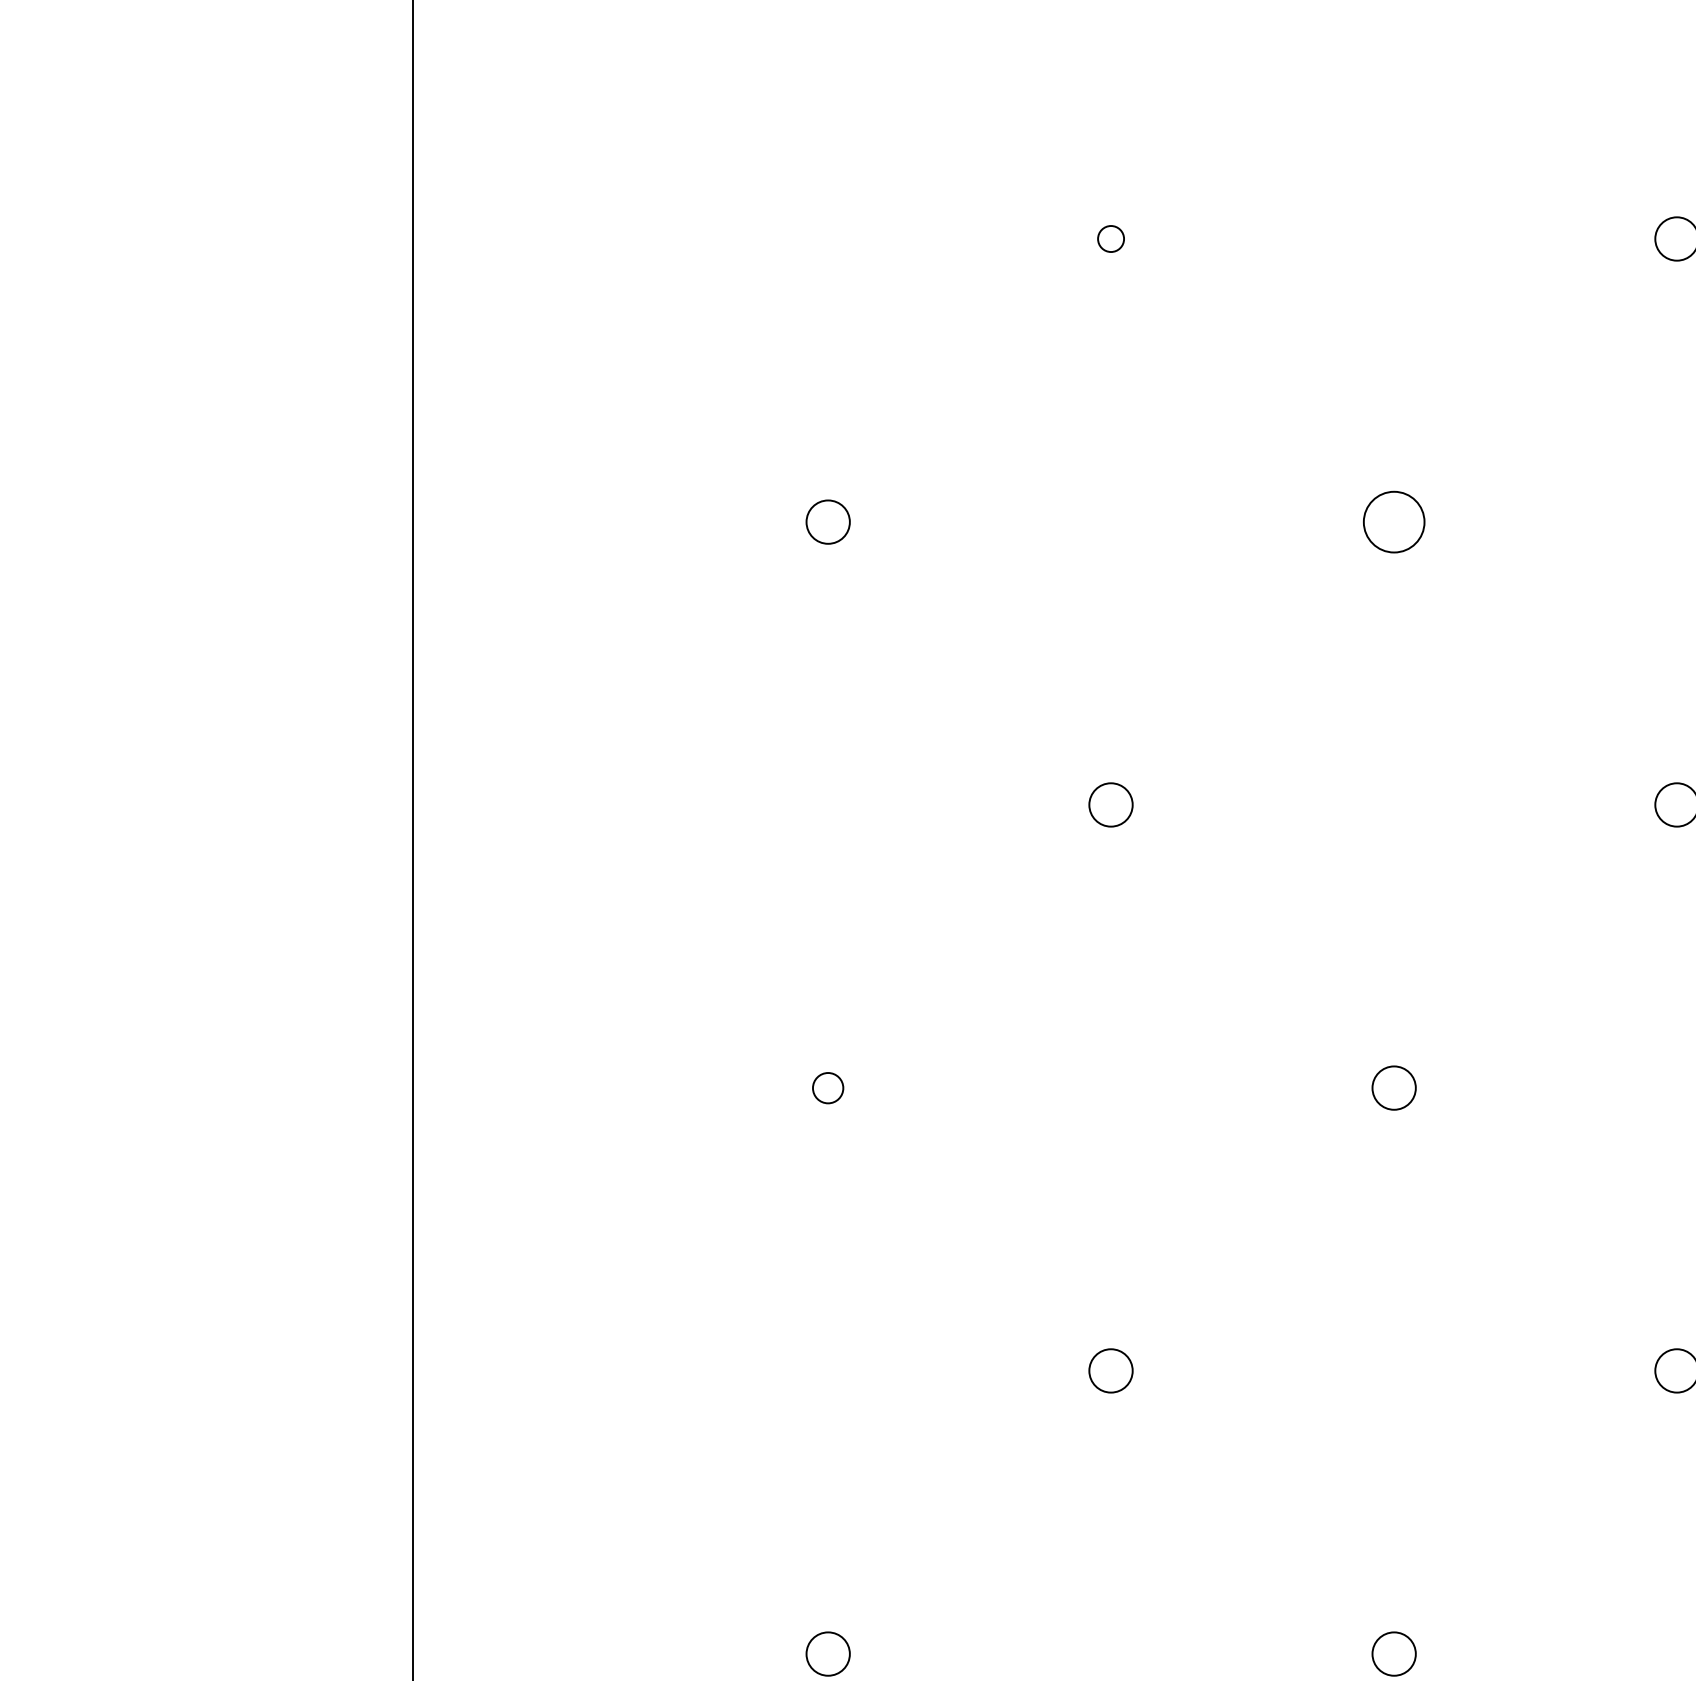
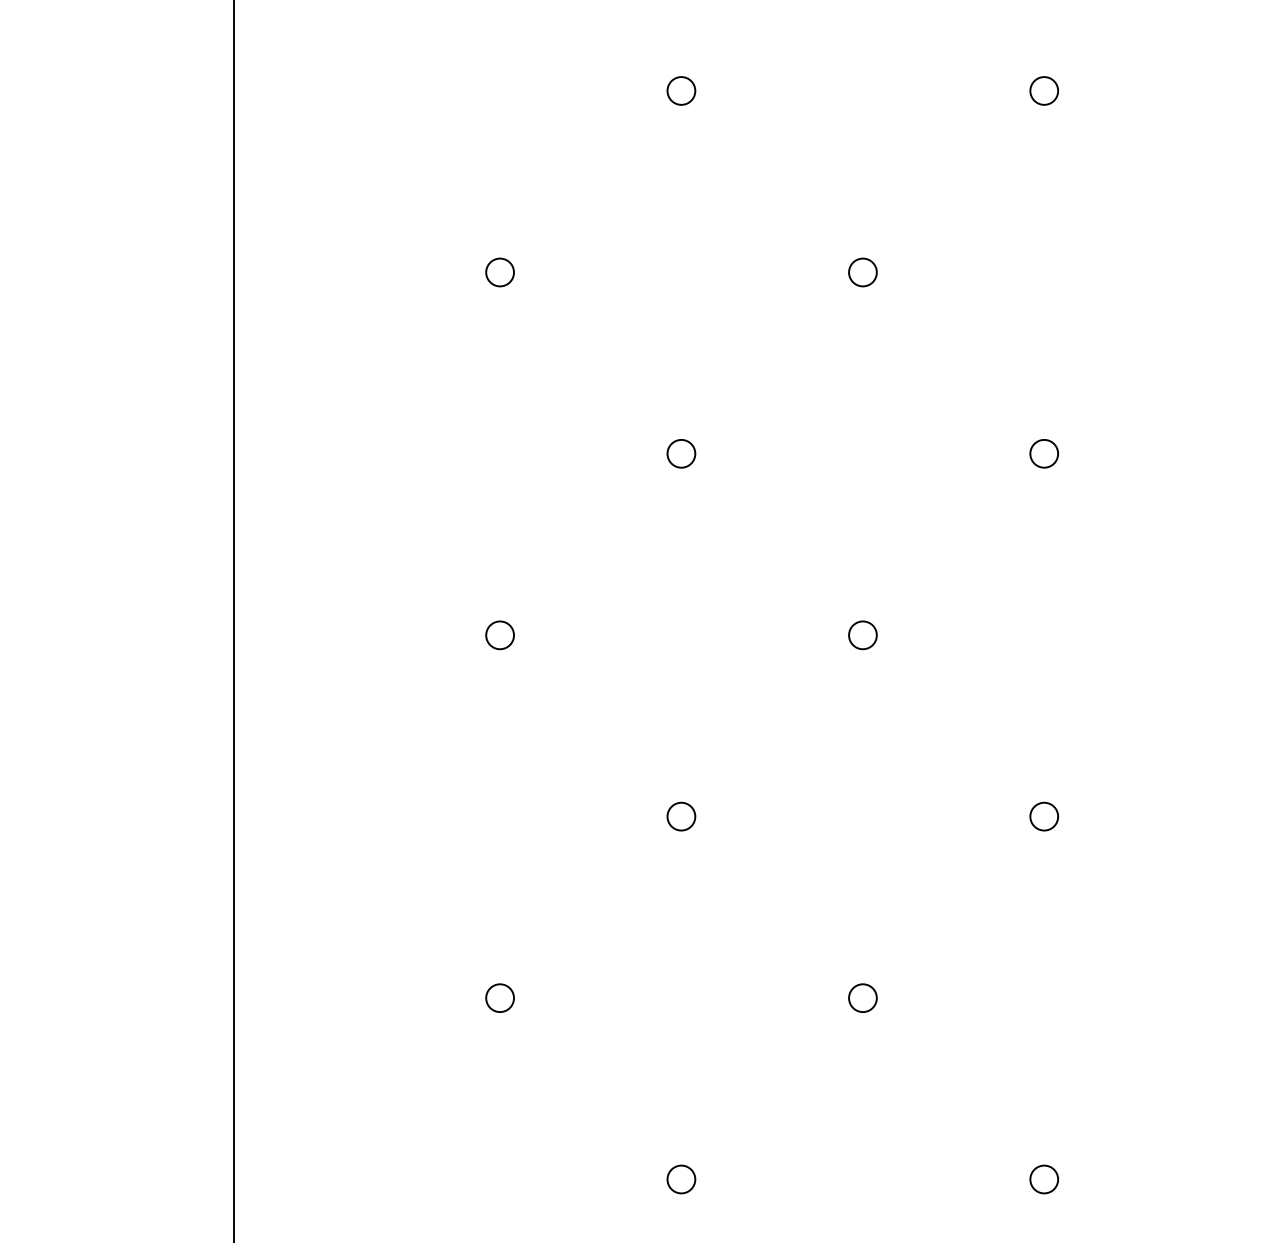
circle: (1111, 238) -> (681, 90), size x1.67
circle: (1393, 522) -> (862, 272), size x0.71
circle: (827, 1088) -> (499, 635), size x1.43

